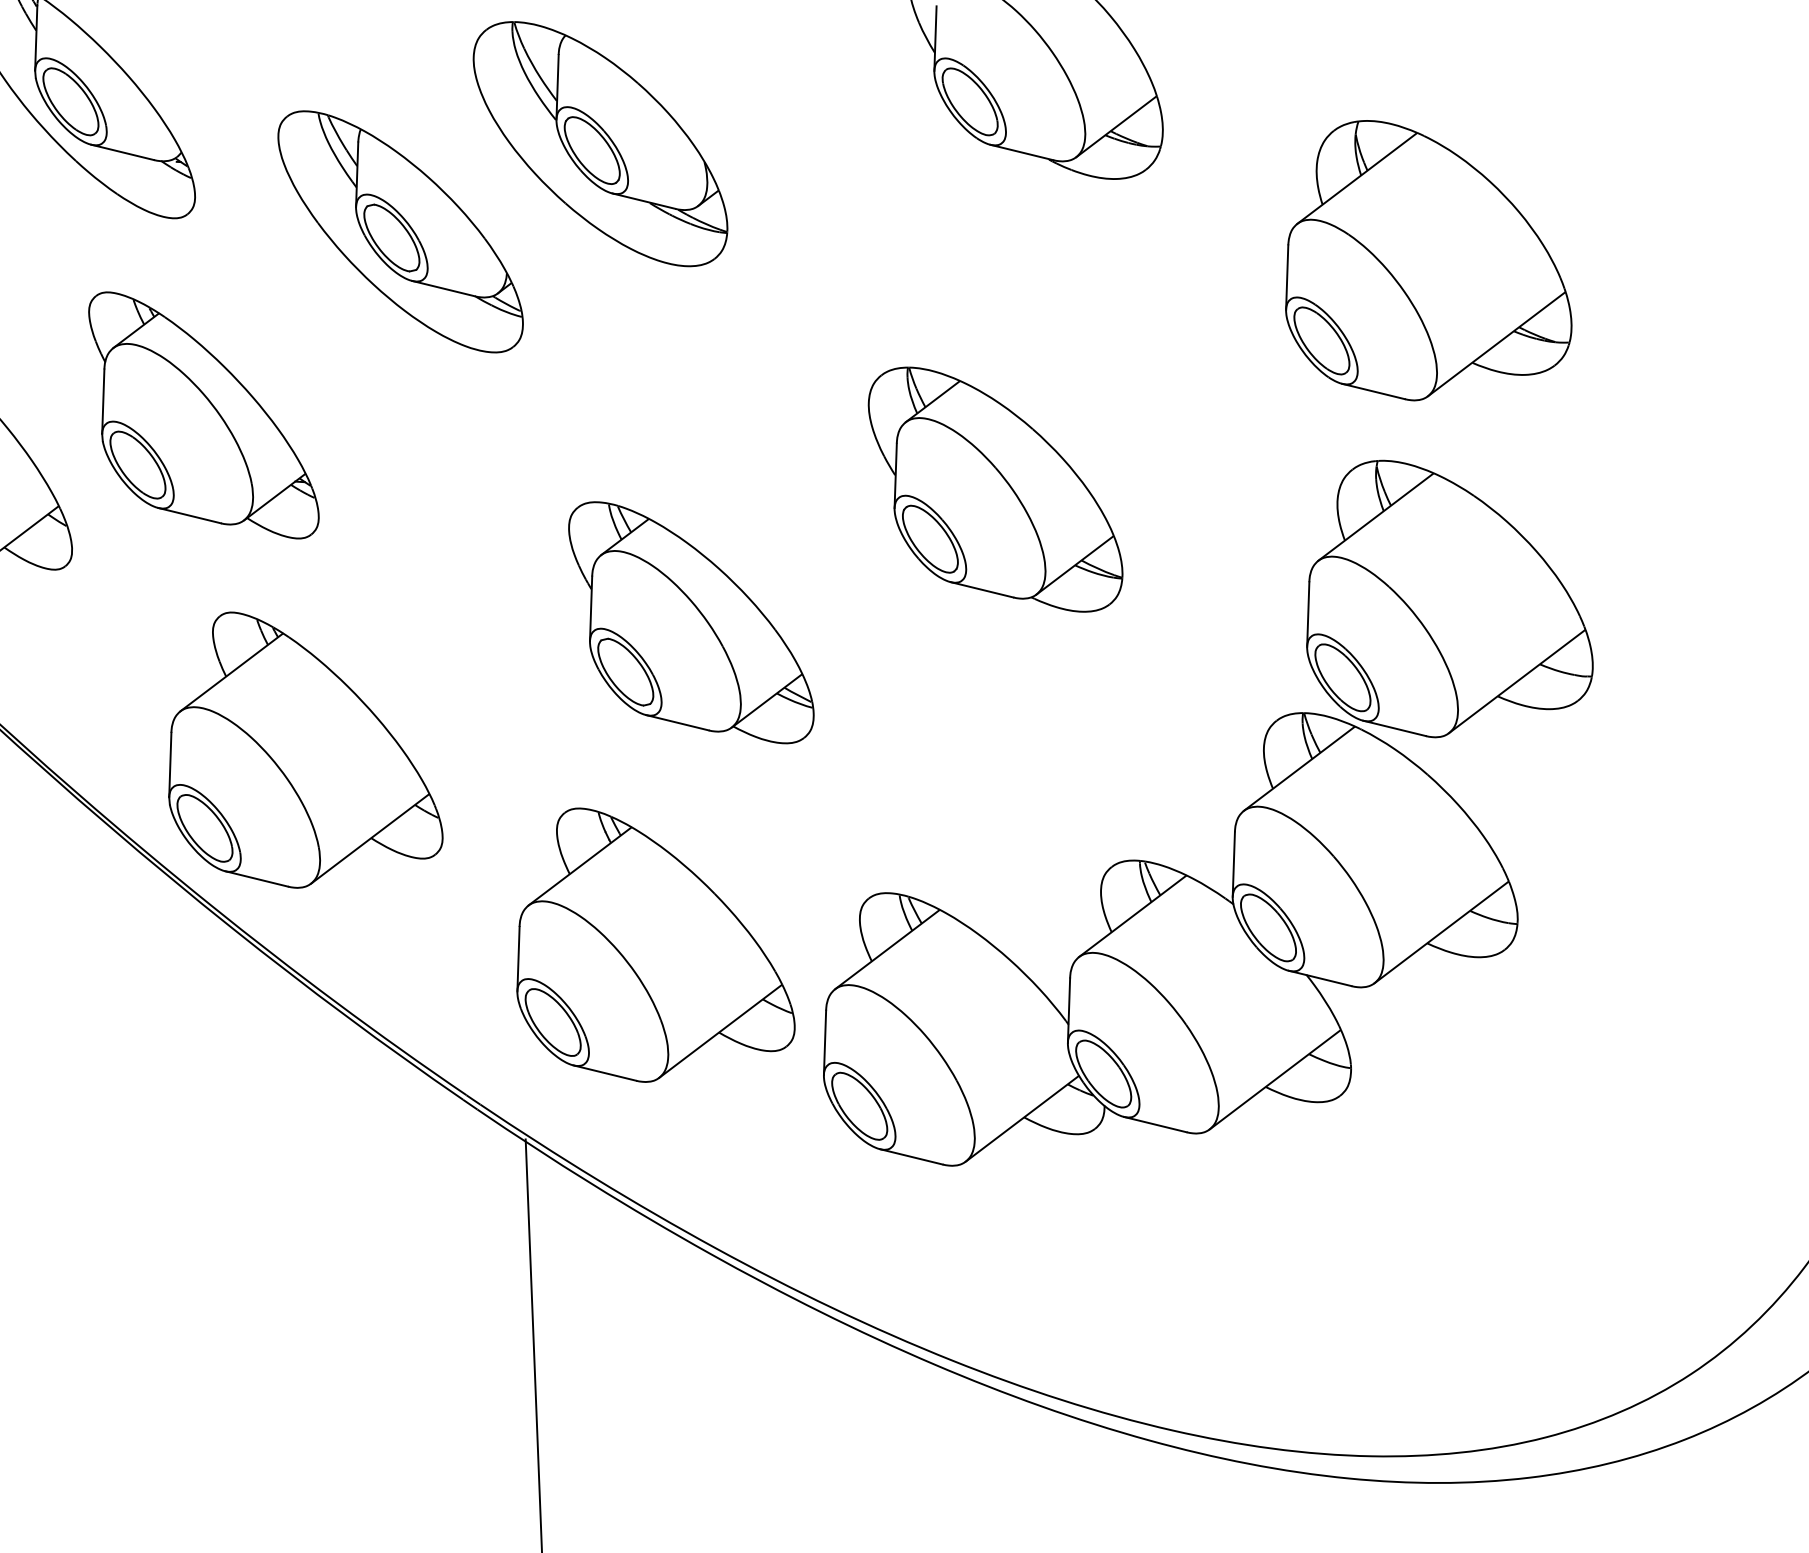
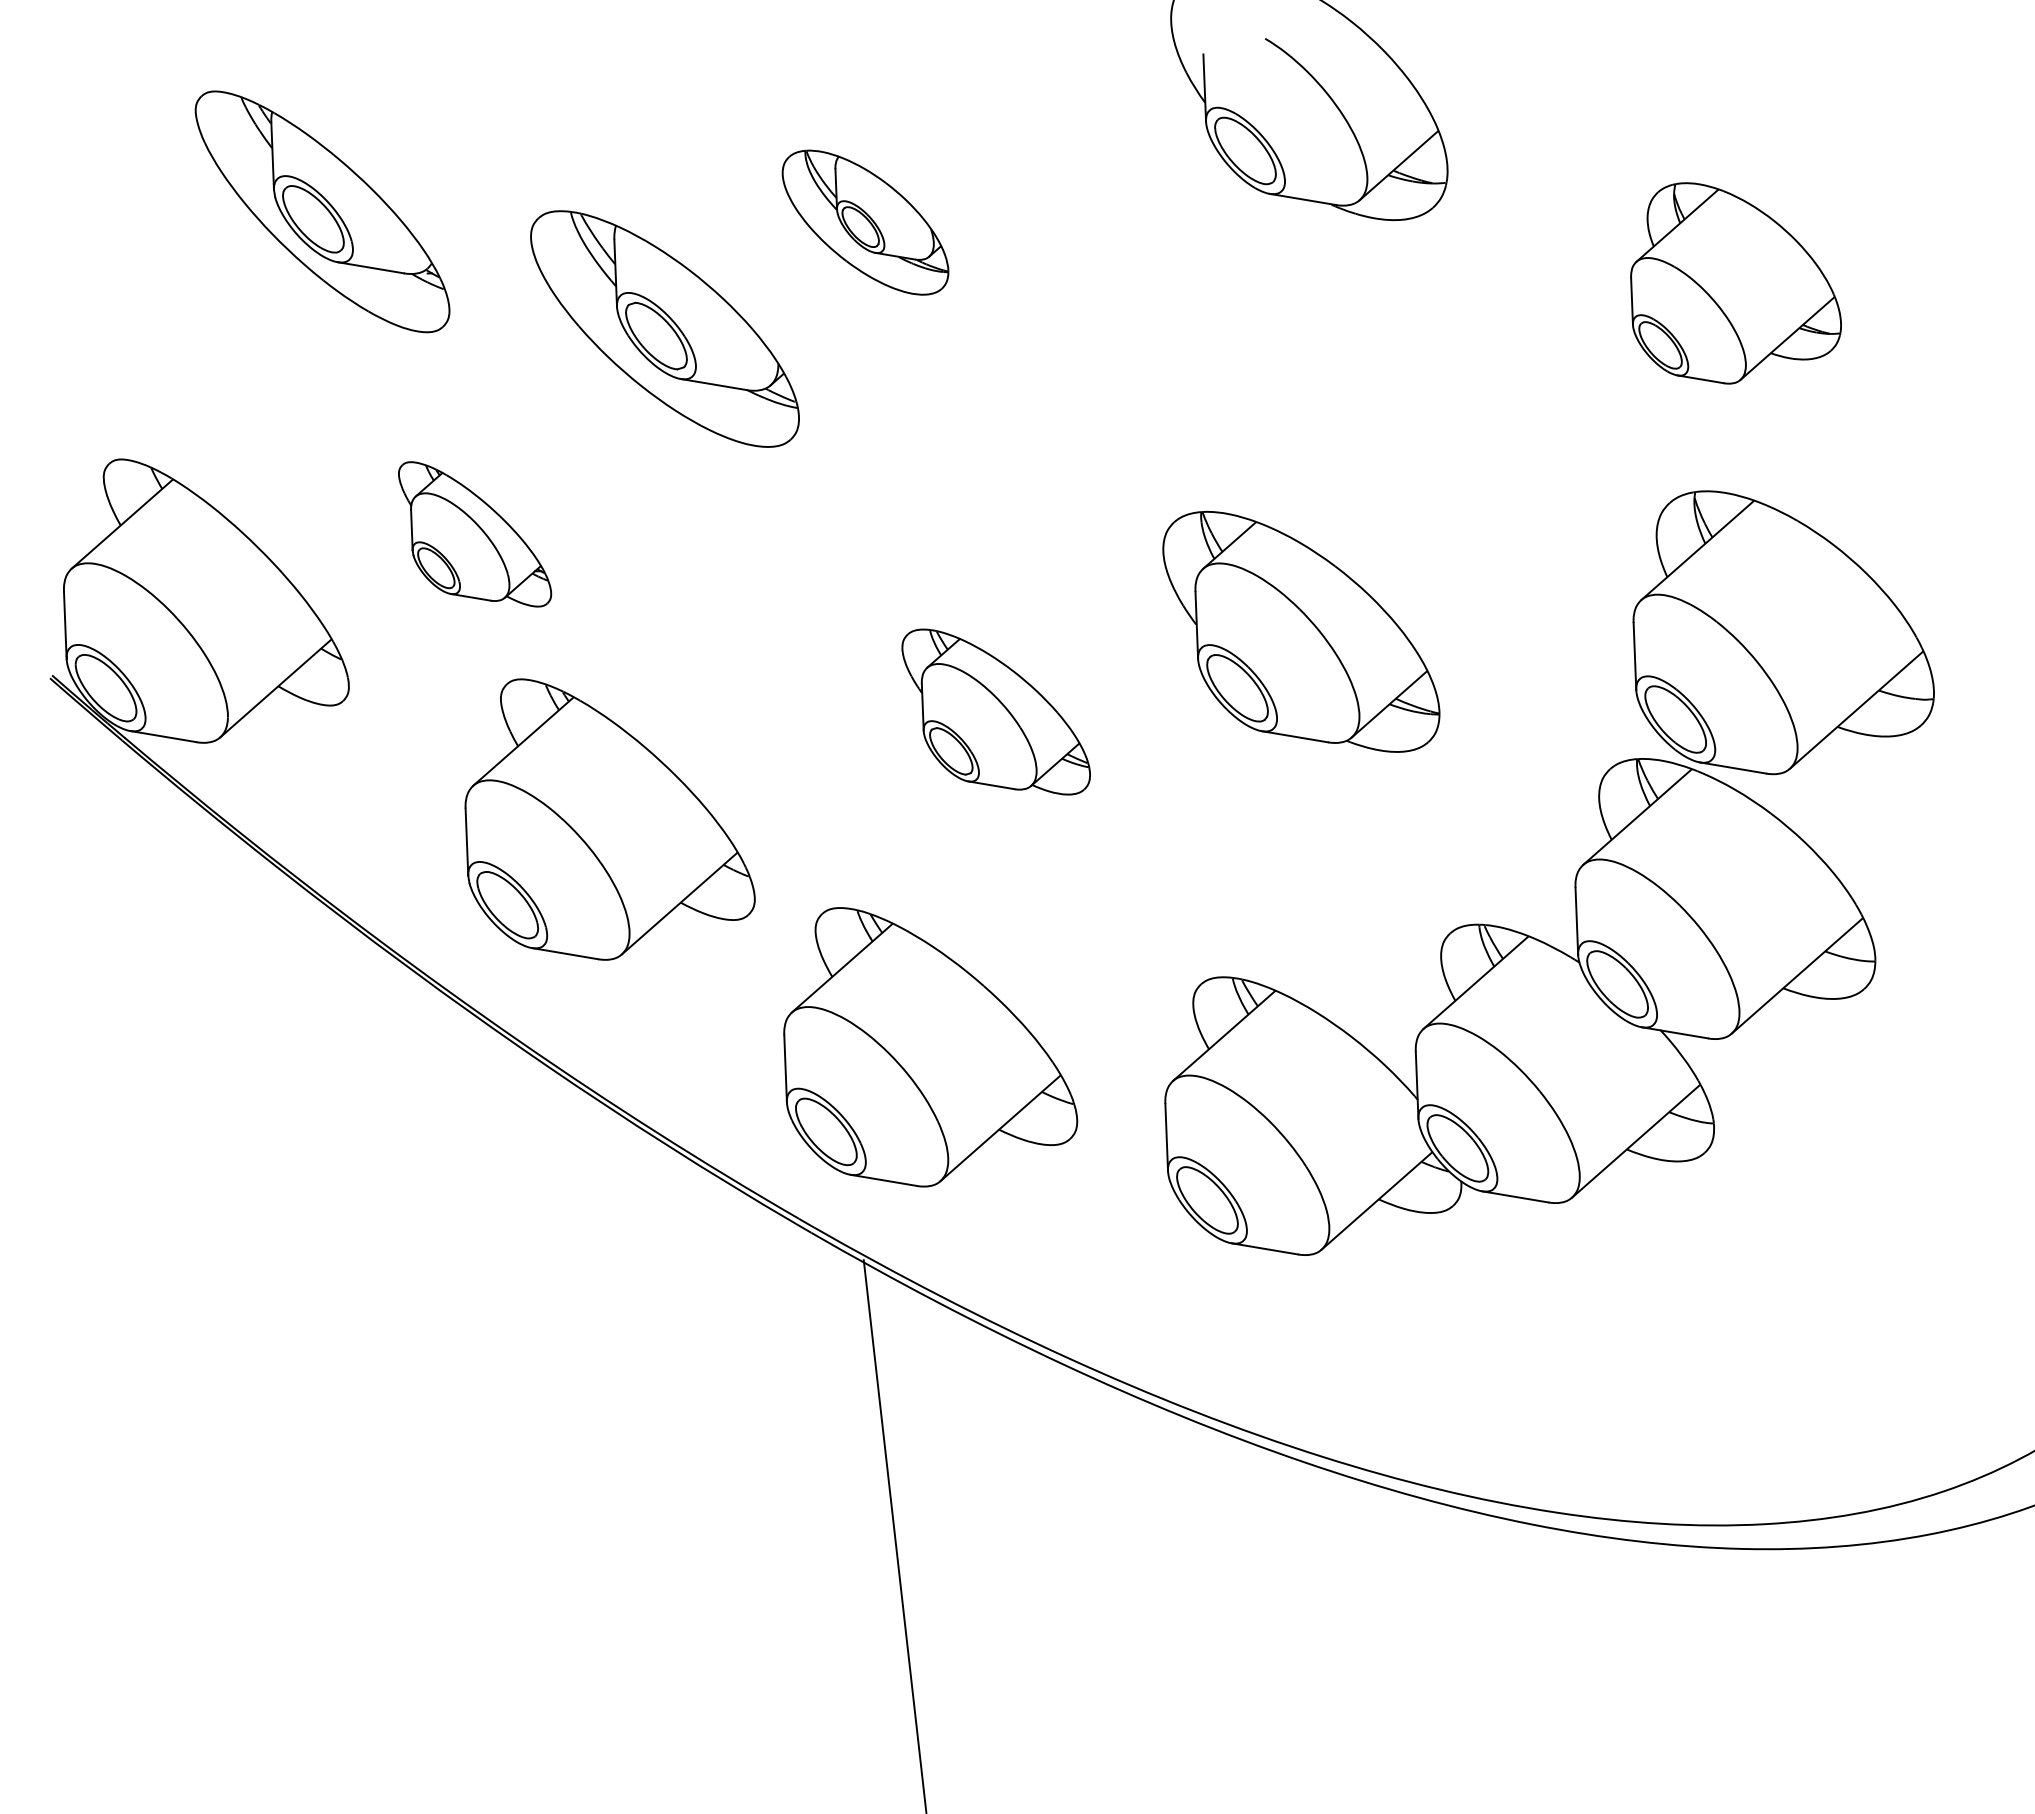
part: (600, 143) -> (865, 222), size x0.6
part: (1431, 263) -> (1735, 283), size x0.7
part: (203, 415) -> (474, 534), size x0.6
part: (995, 489) -> (1301, 631), moved
part: (691, 622) -> (996, 711), size x0.7
part: (308, 753) -> (609, 819), moved
part: (659, 948) -> (930, 1047), moved

